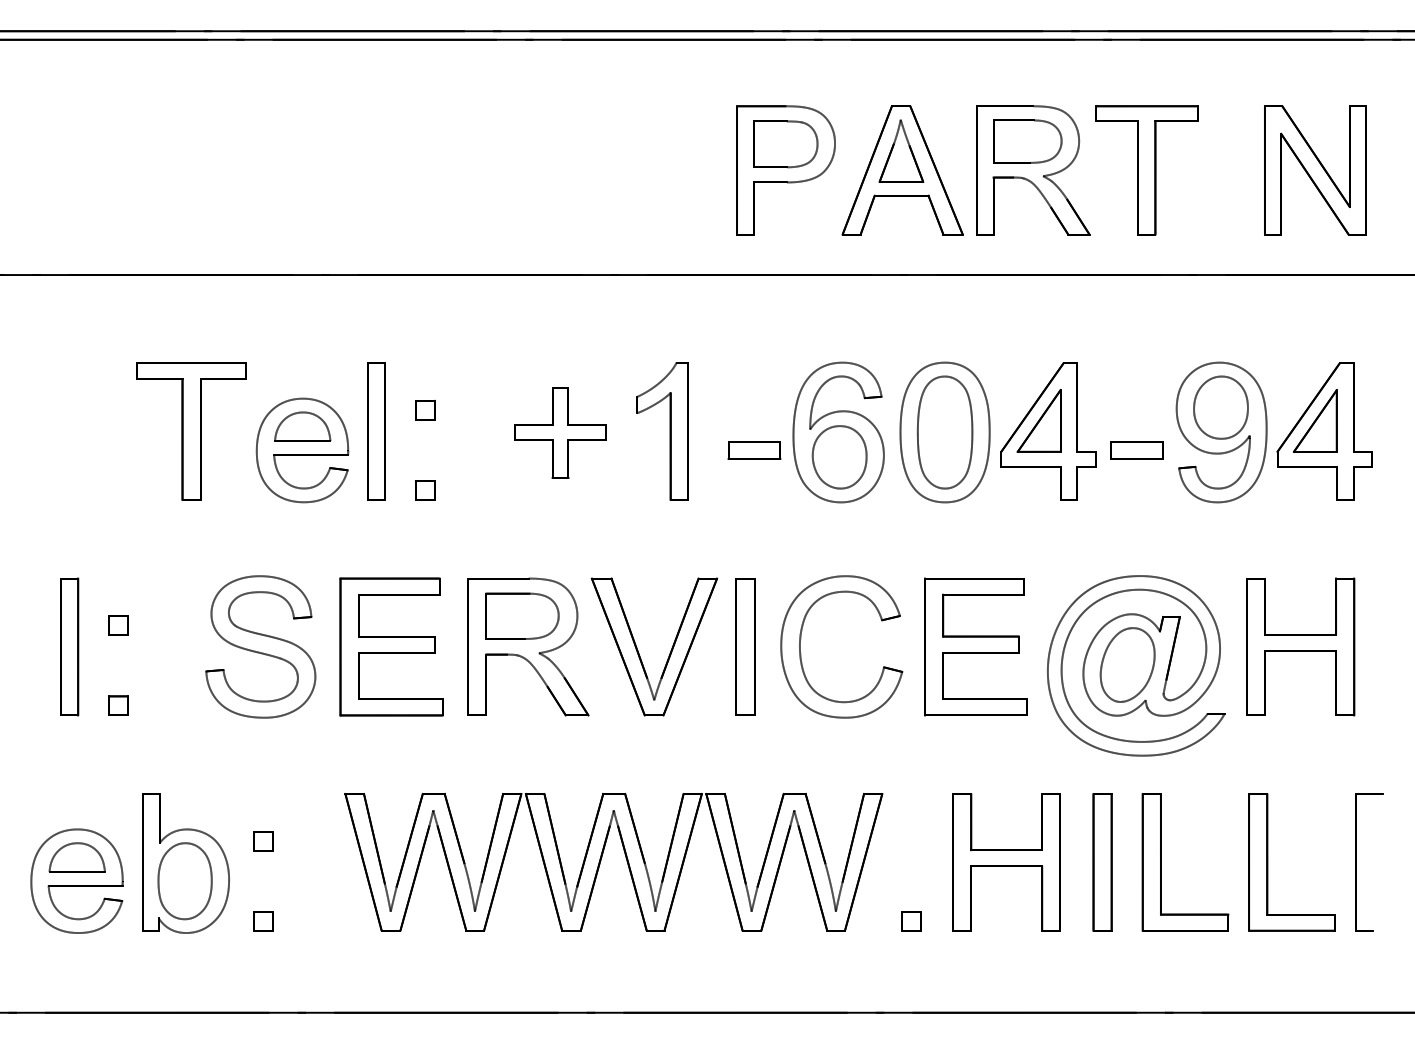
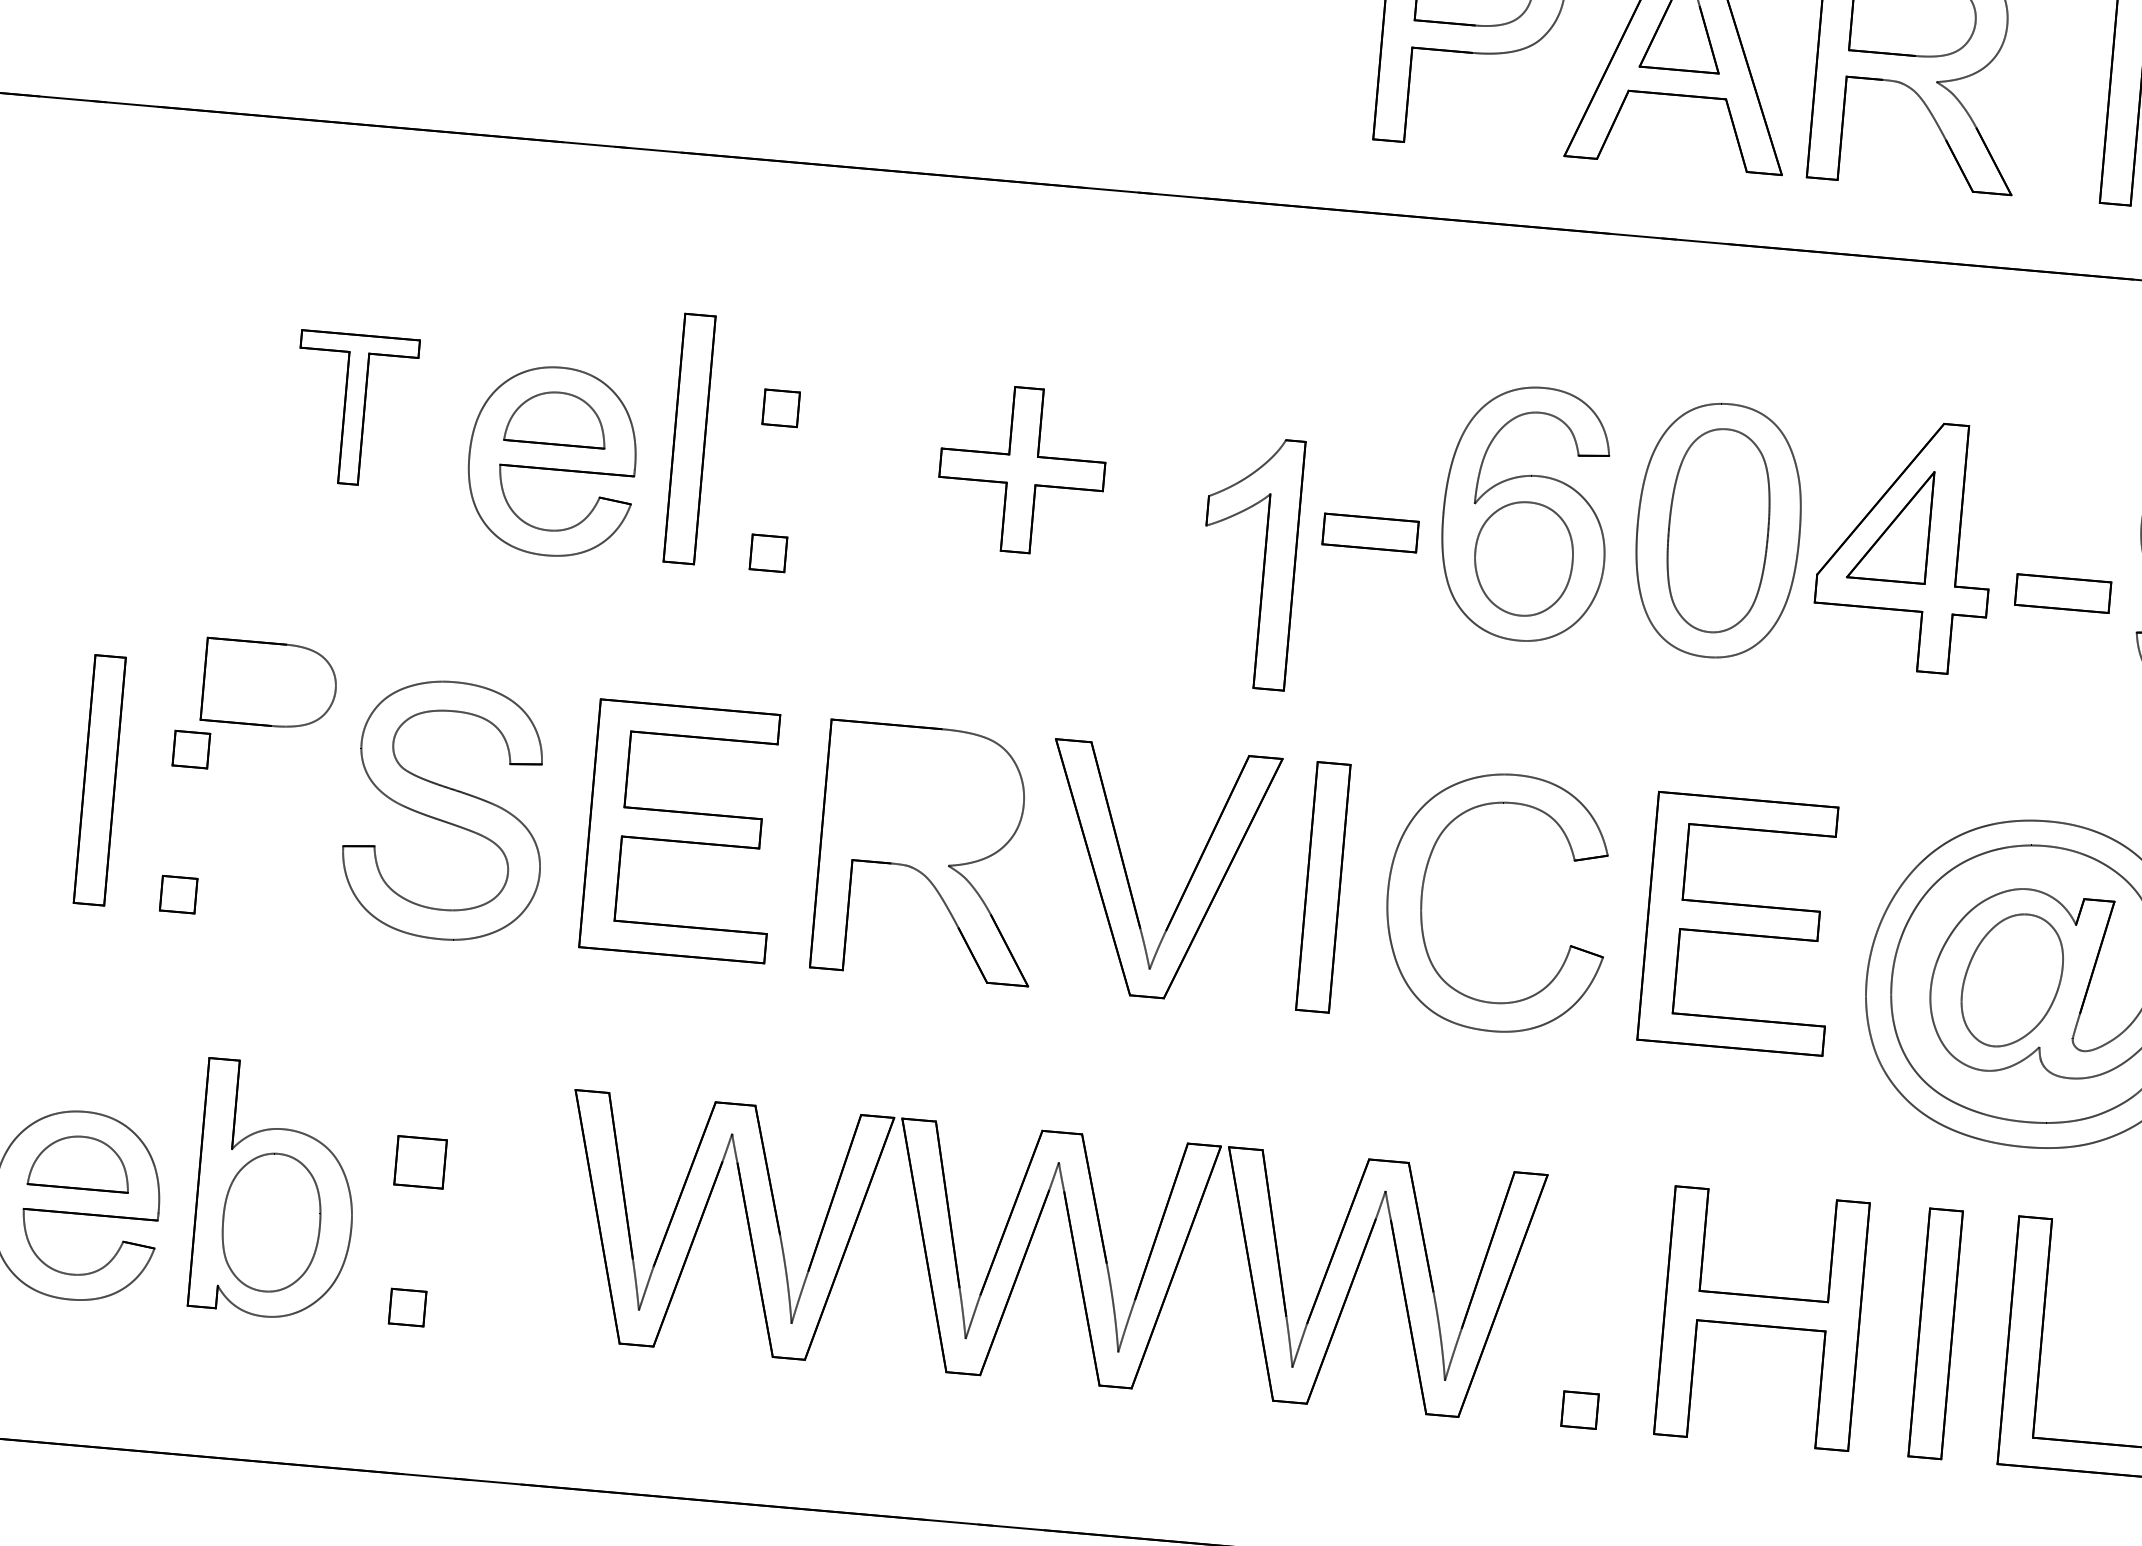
part: (191, 431) -> (354, 409), size x0.6
part: (669, 431) -> (1262, 563), moved
part: (522, 615) -> (270, 683), moved
part: (263, 841) -> (419, 1163), size x1.4

